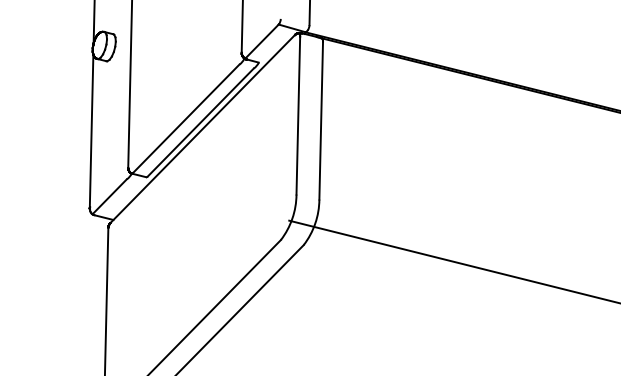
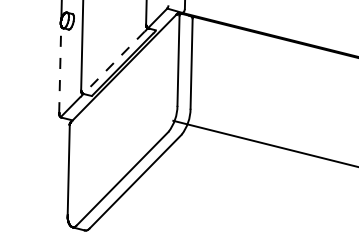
line: (186, 118) -> (114, 62), solid -> dashed
line: (92, 131) -> (60, 69), solid -> dashed

